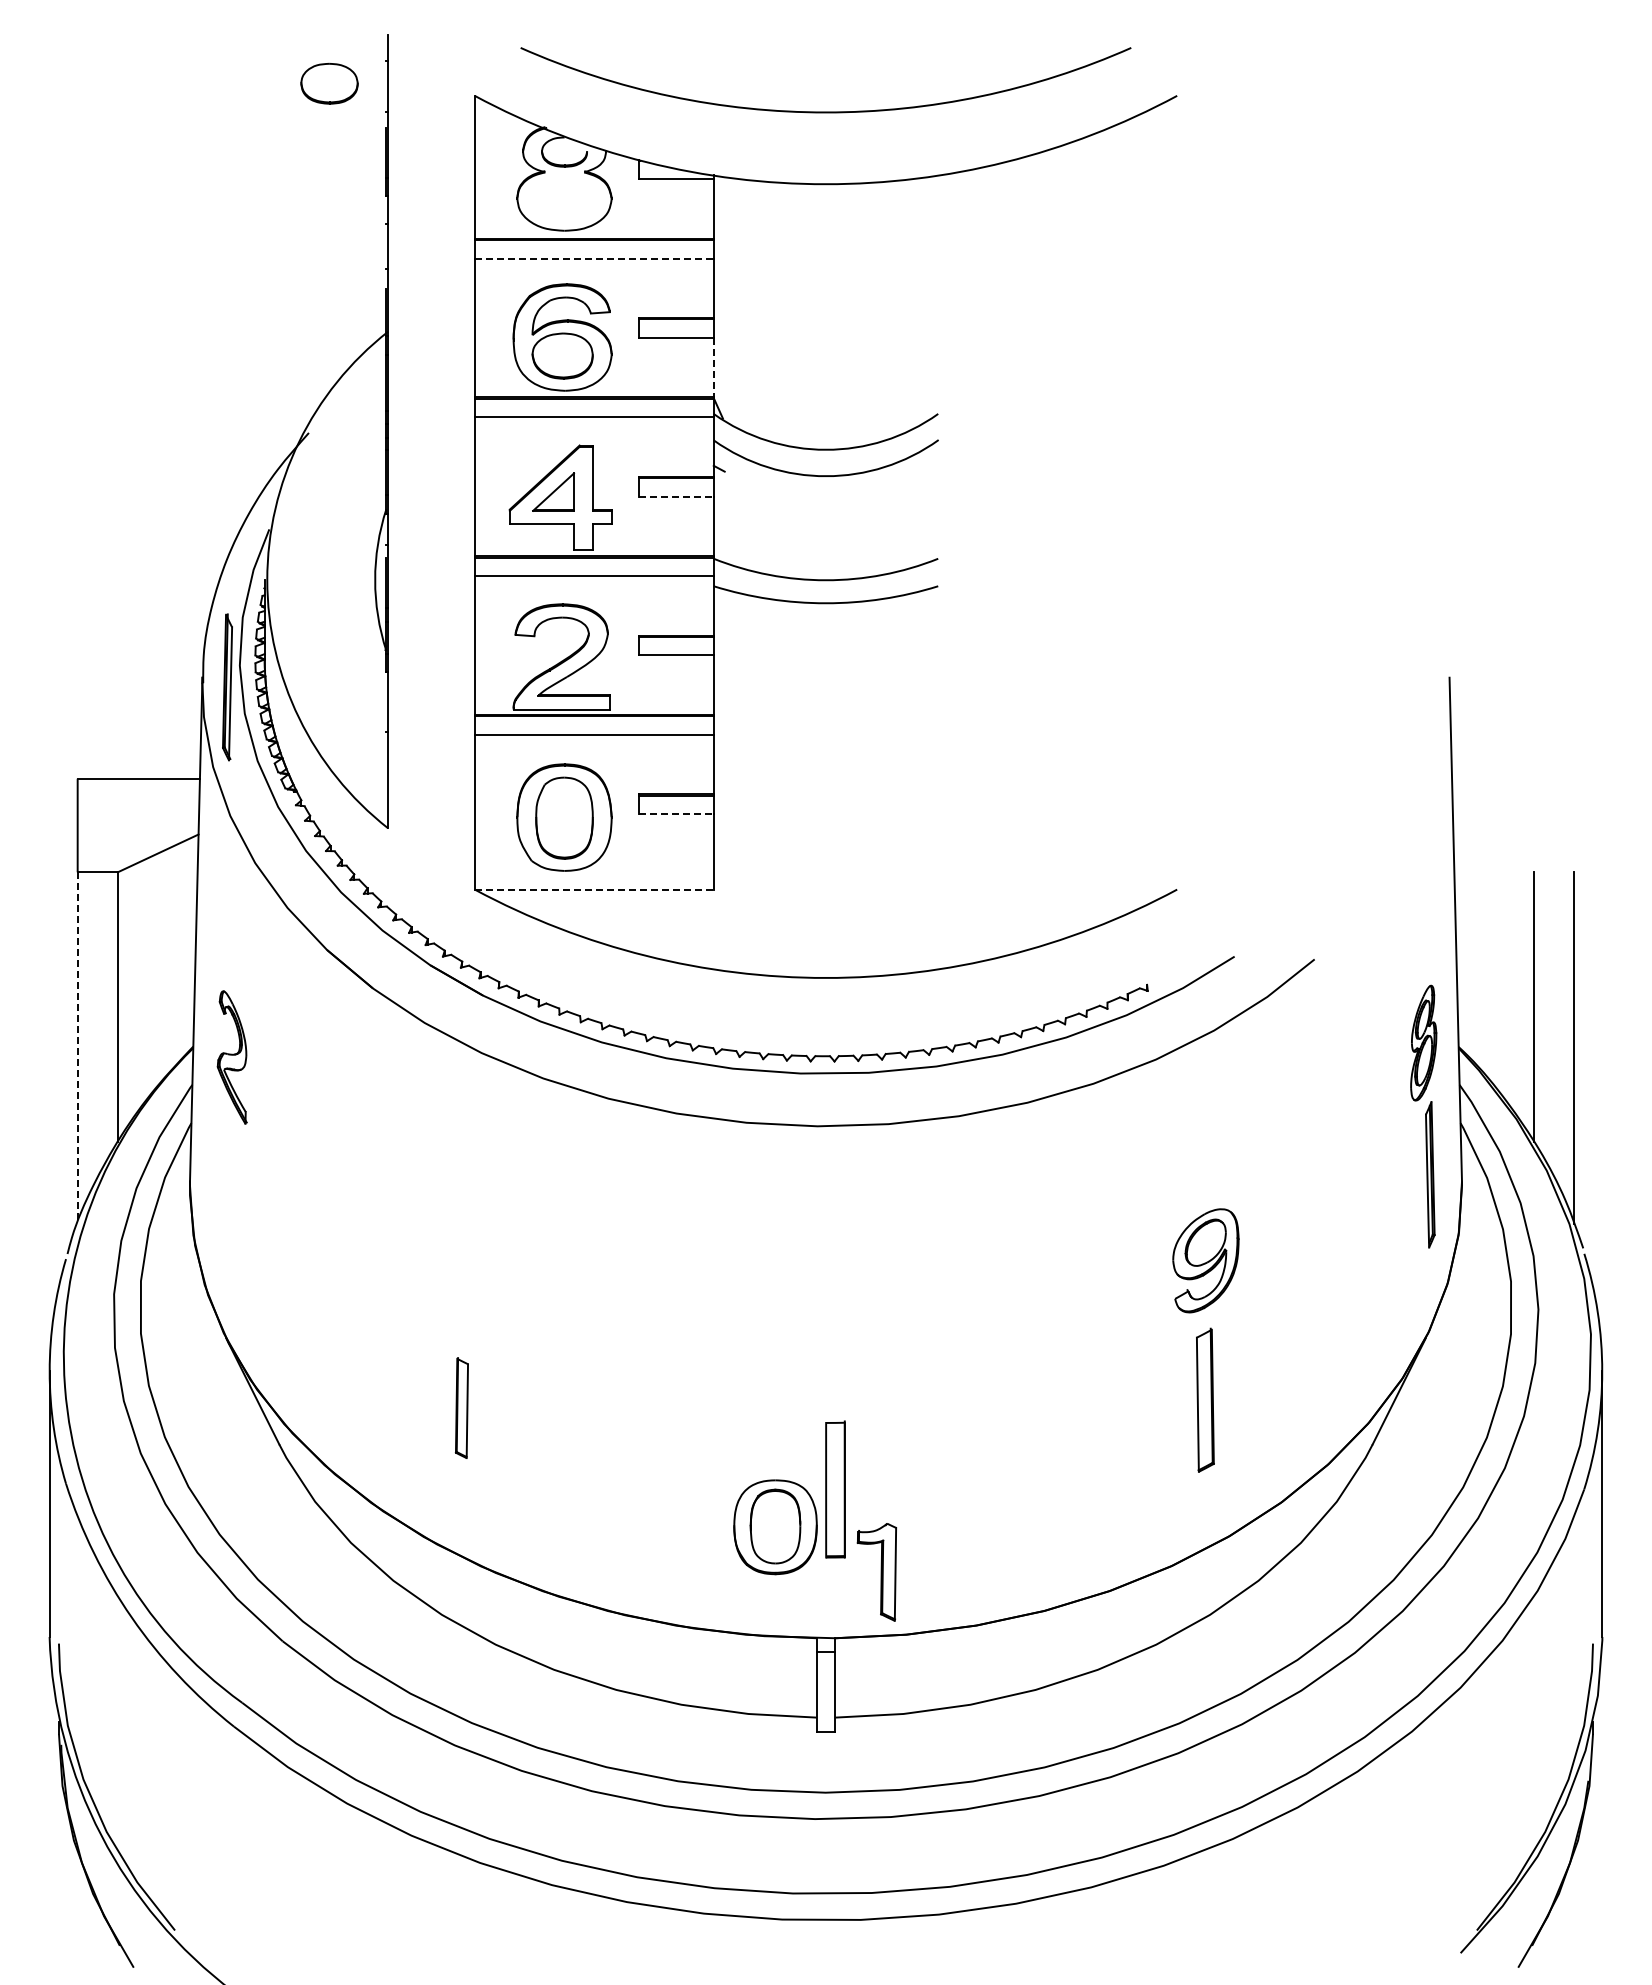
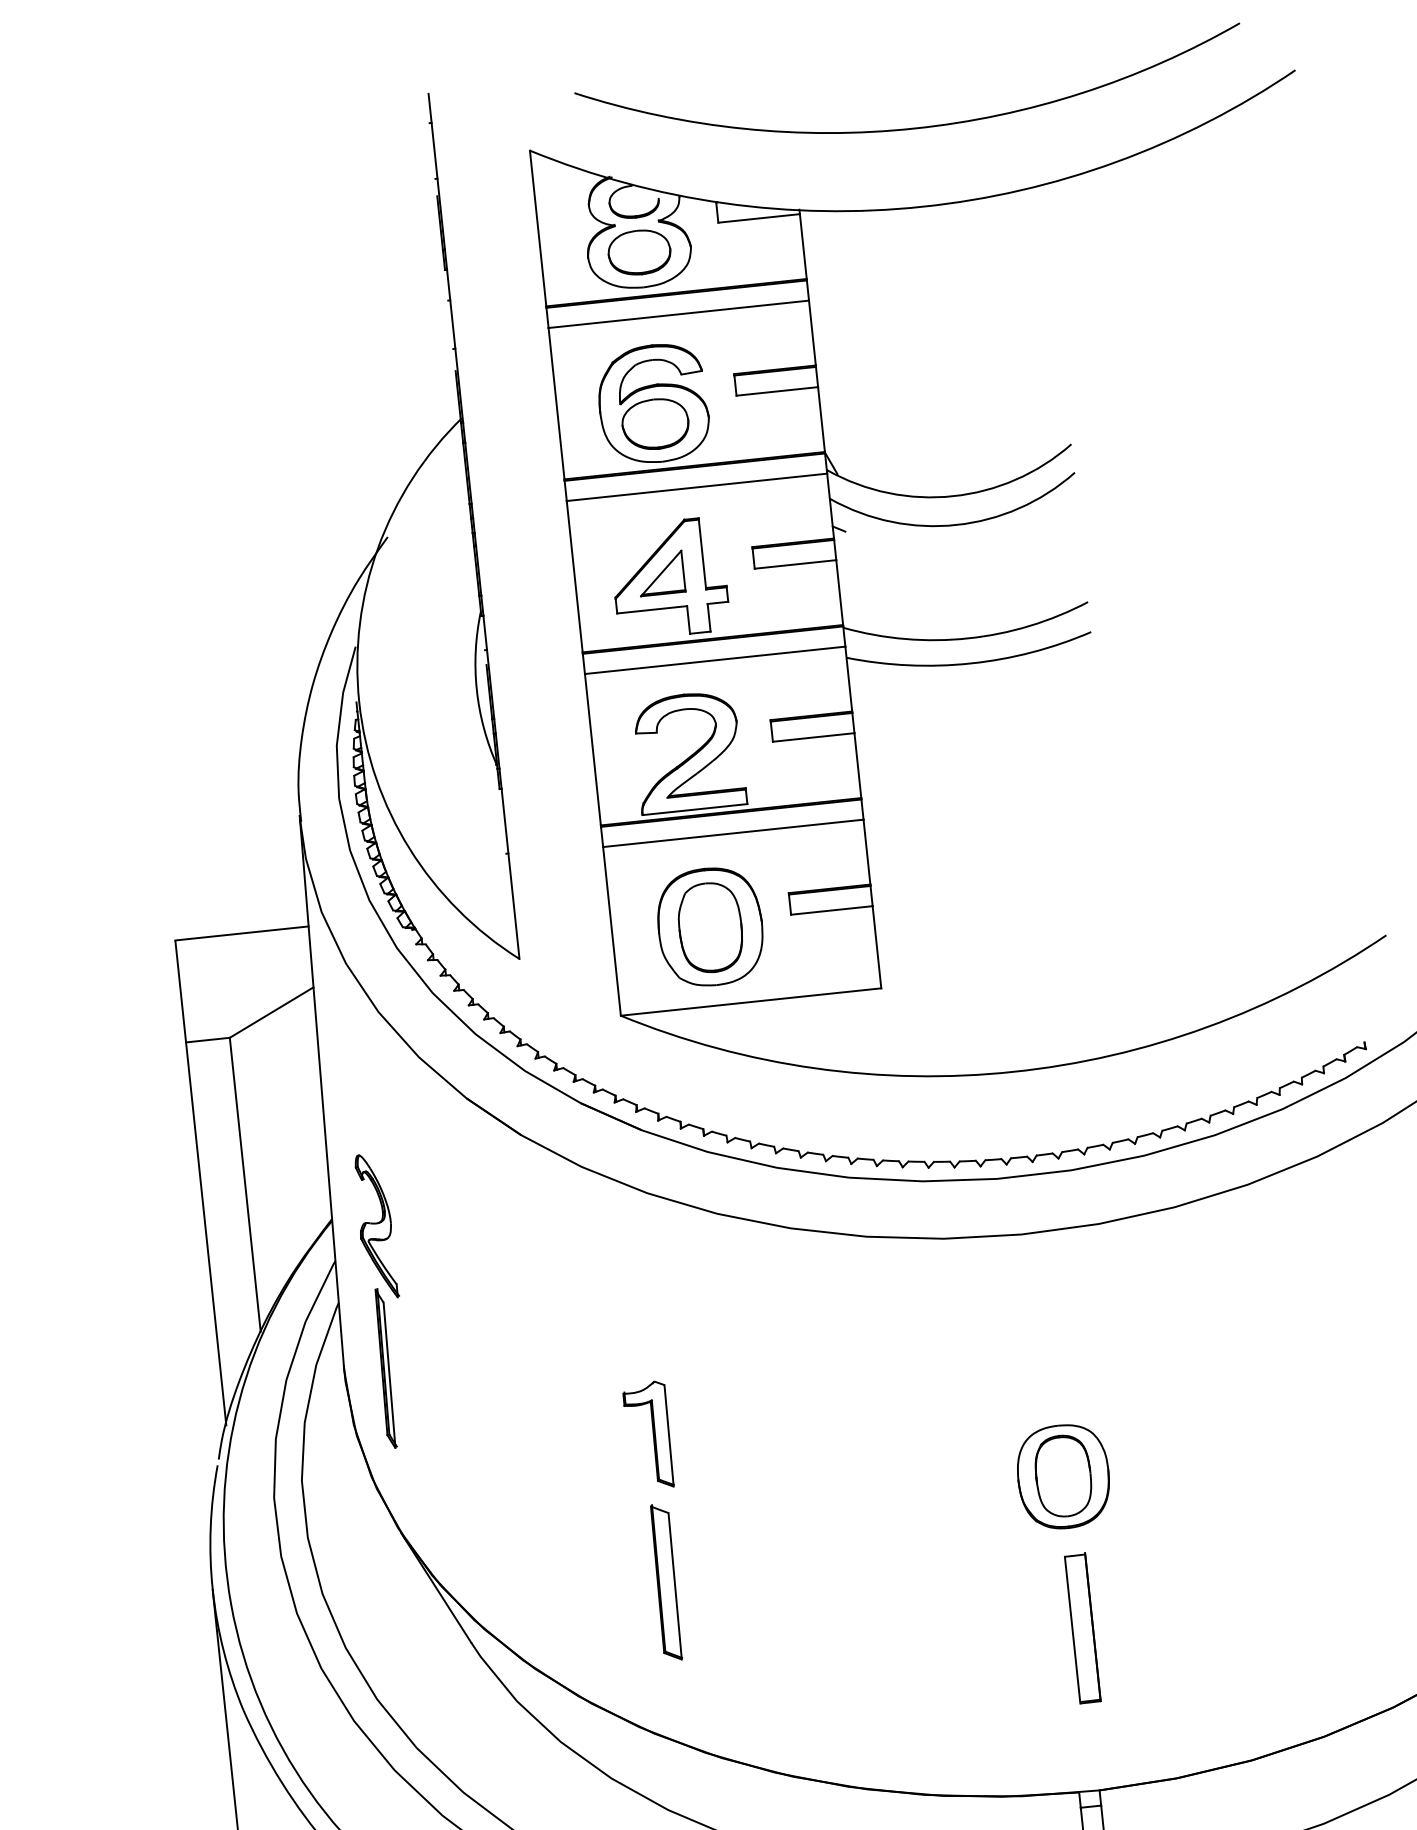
part: (329, 83) -> (639, 252), moved
line: (594, 258) -> (679, 314), dashed -> solid
line: (713, 367) -> (821, 419), dashed -> solid
line: (676, 496) -> (795, 564), dashed -> solid
part: (227, 687) -> (385, 1368), moved
line: (676, 814) -> (832, 910), dashed -> solid
line: (594, 889) -> (751, 1001), dashed -> solid
line: (77, 1048) -> (206, 1234), dashed -> solid
part: (461, 1407) -> (665, 1581), size x1.43
part: (775, 1527) -> (1063, 1477), moved
part: (876, 1572) -> (648, 1435), moved

